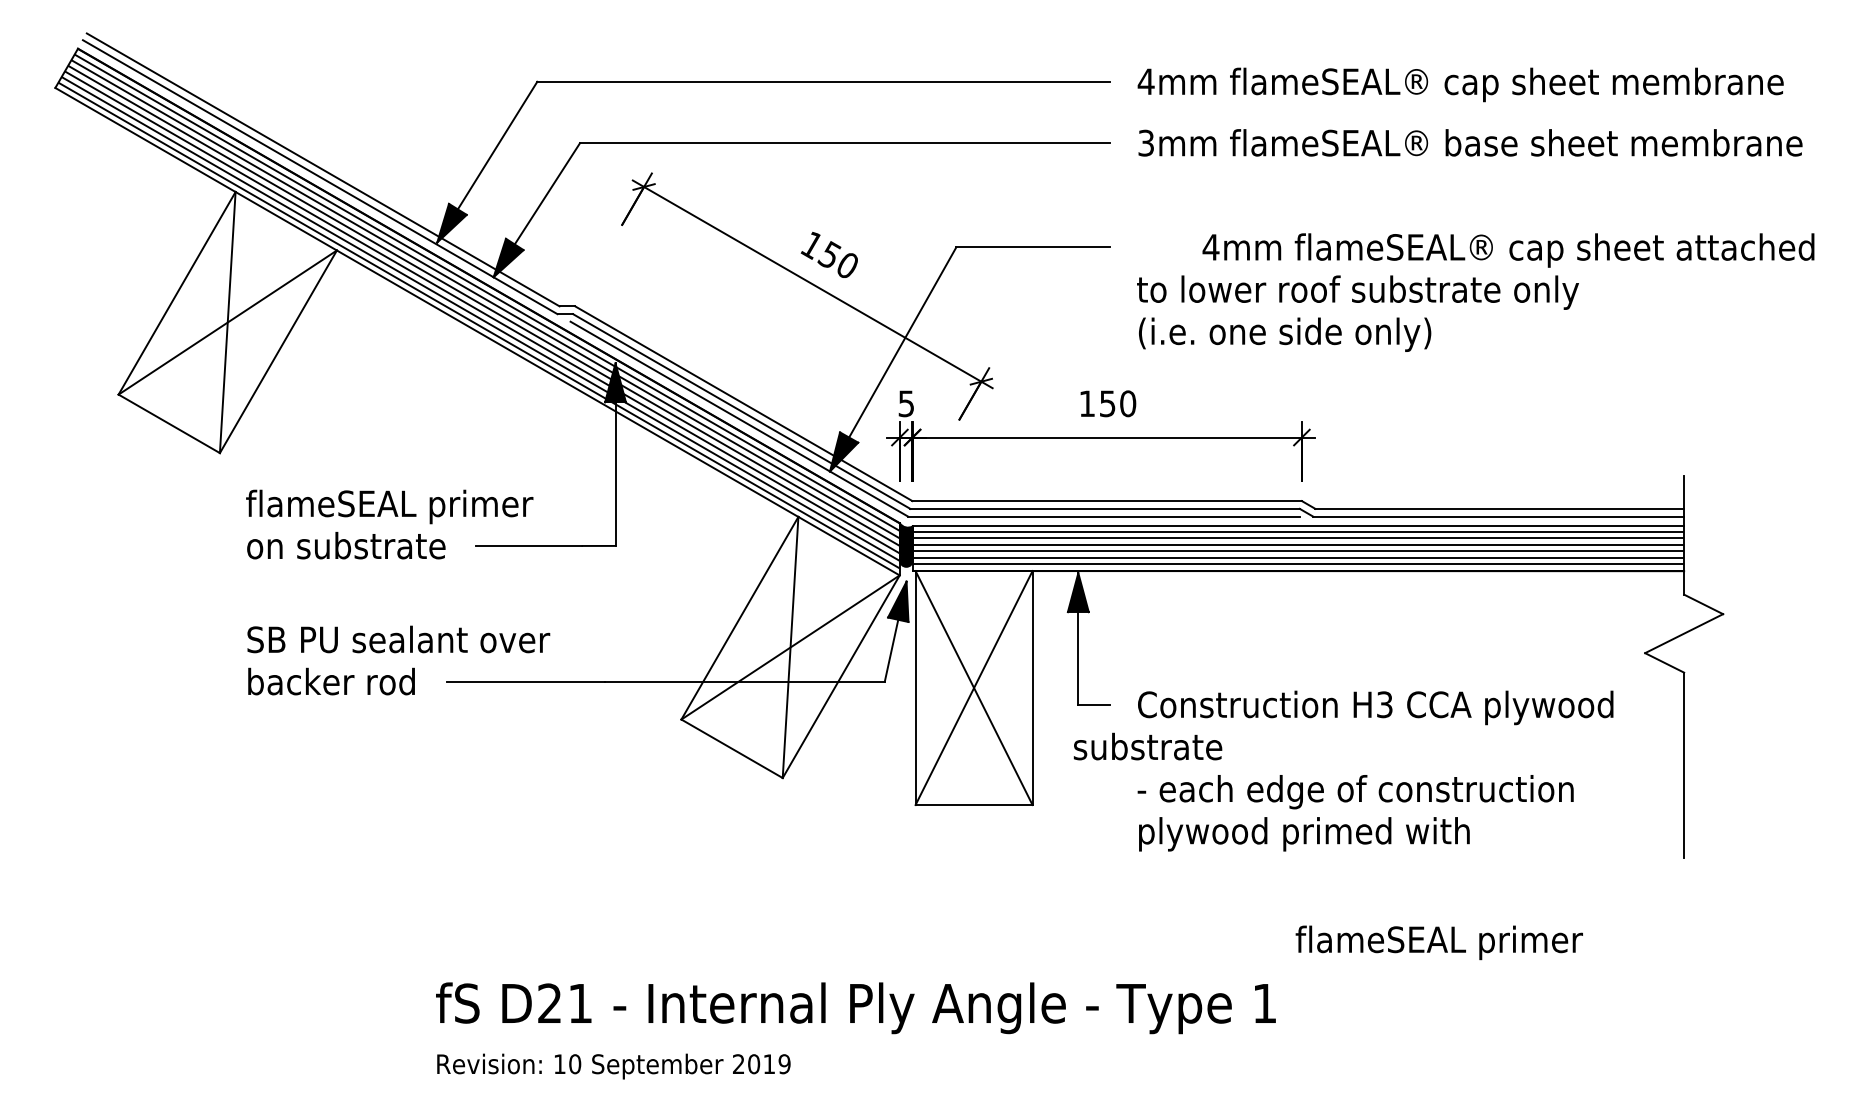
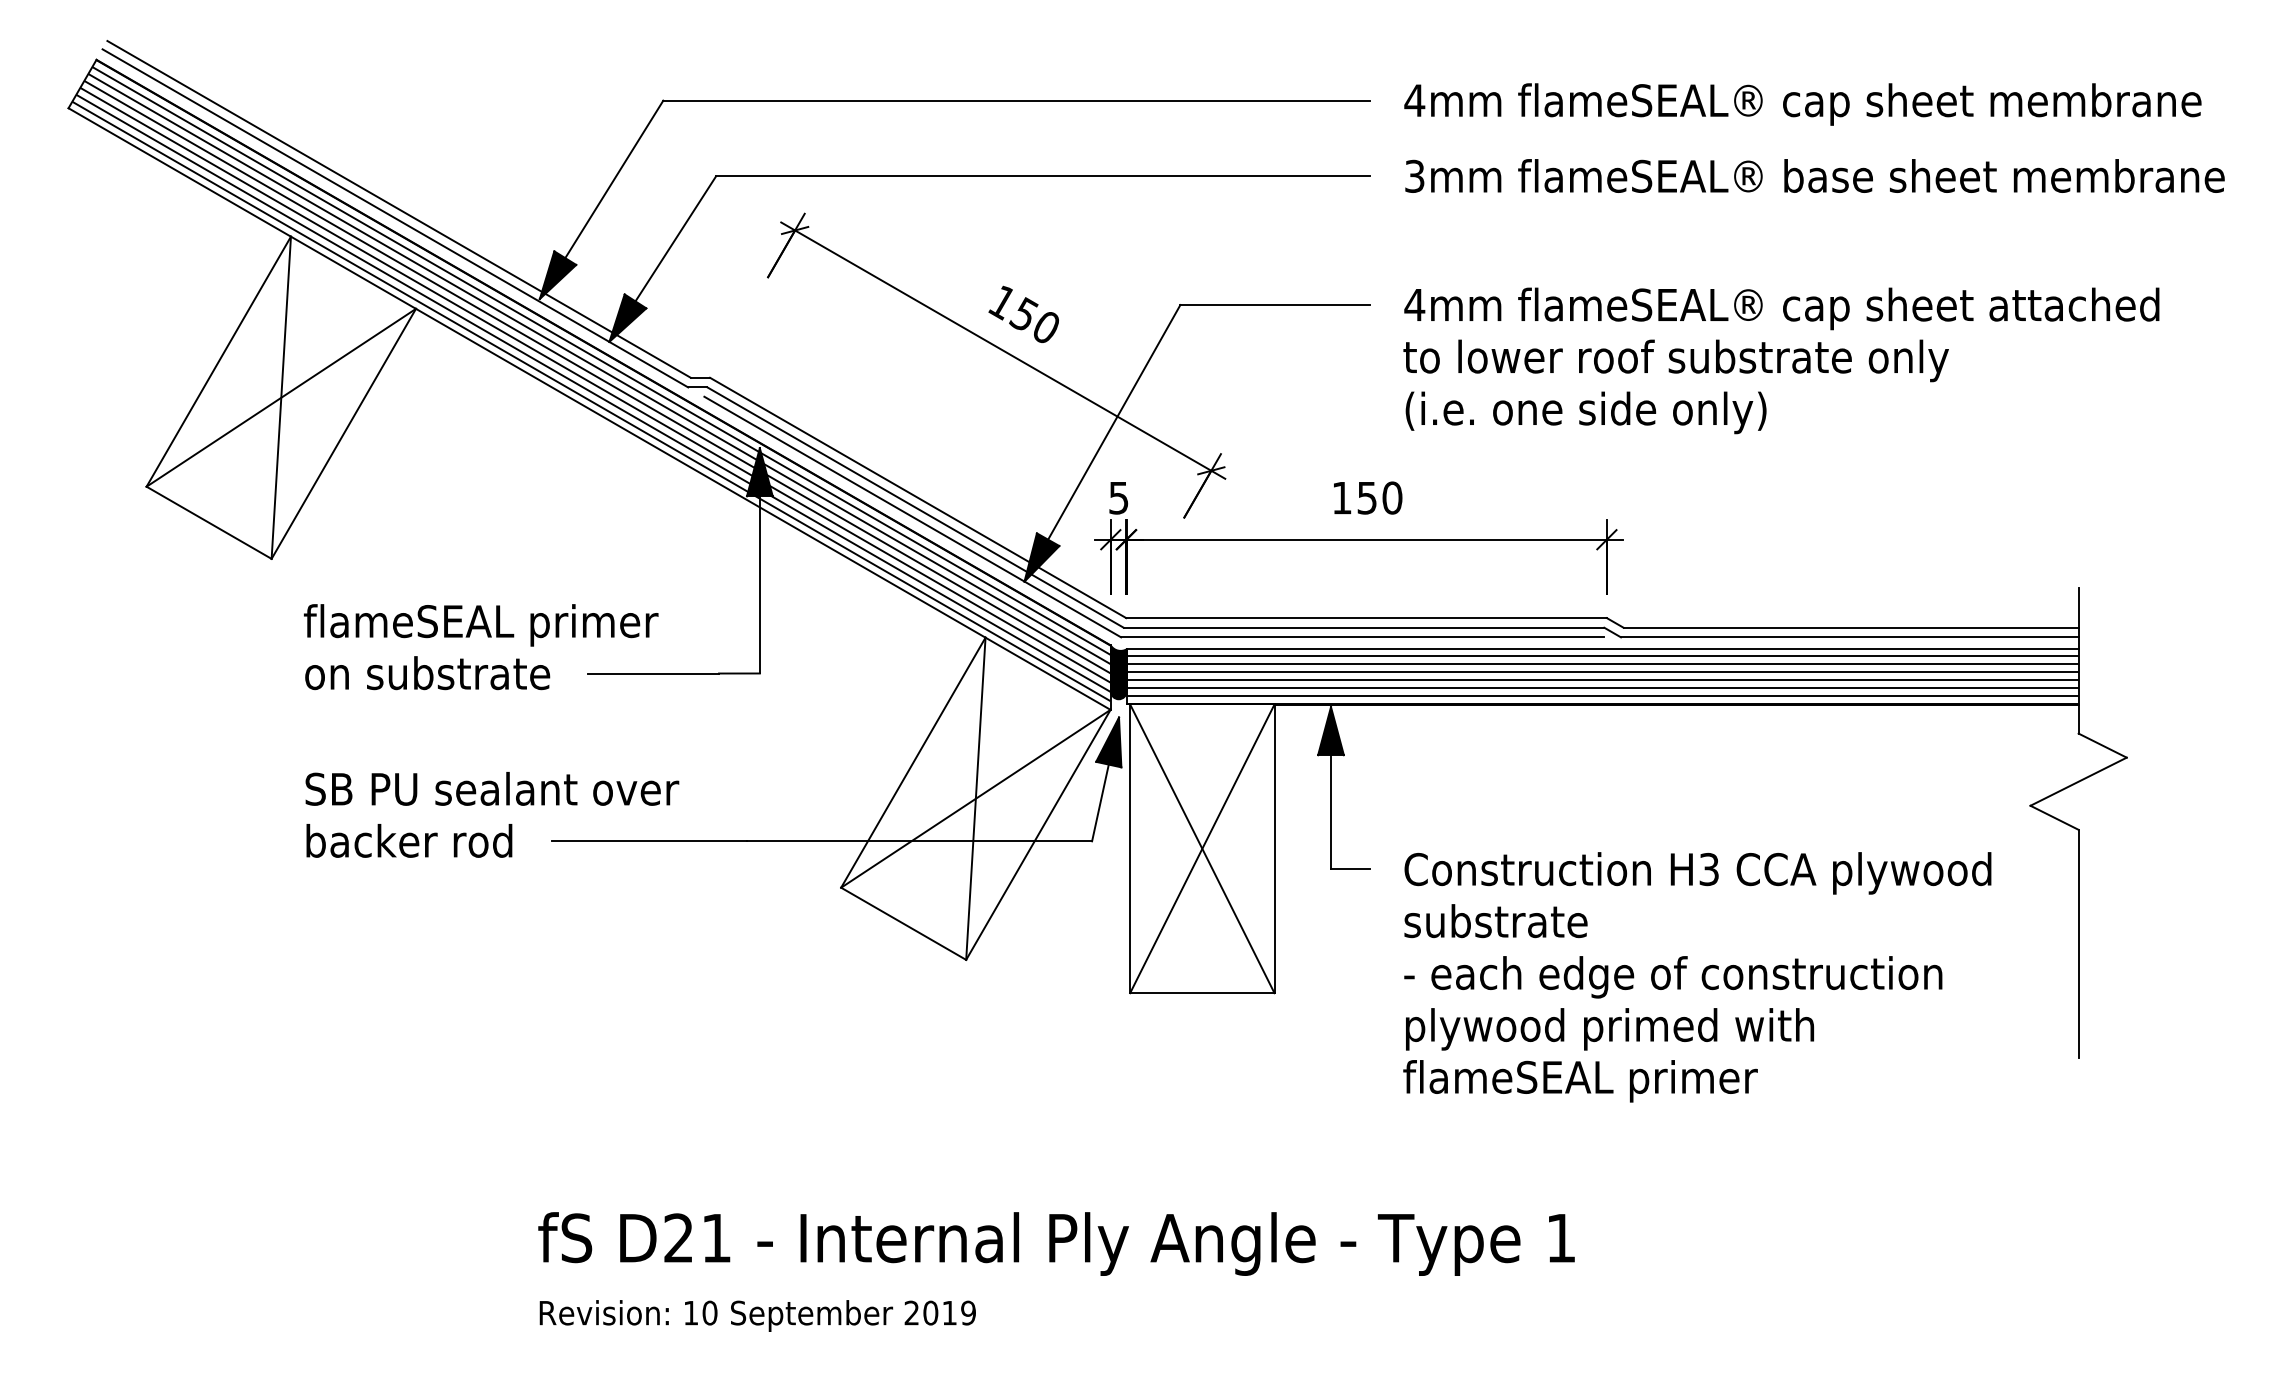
text: (1508, 250) -> (1781, 308), moved
text: (1147, 746) -> (1495, 921), moved
text: (1439, 943) -> (1580, 1081), moved

